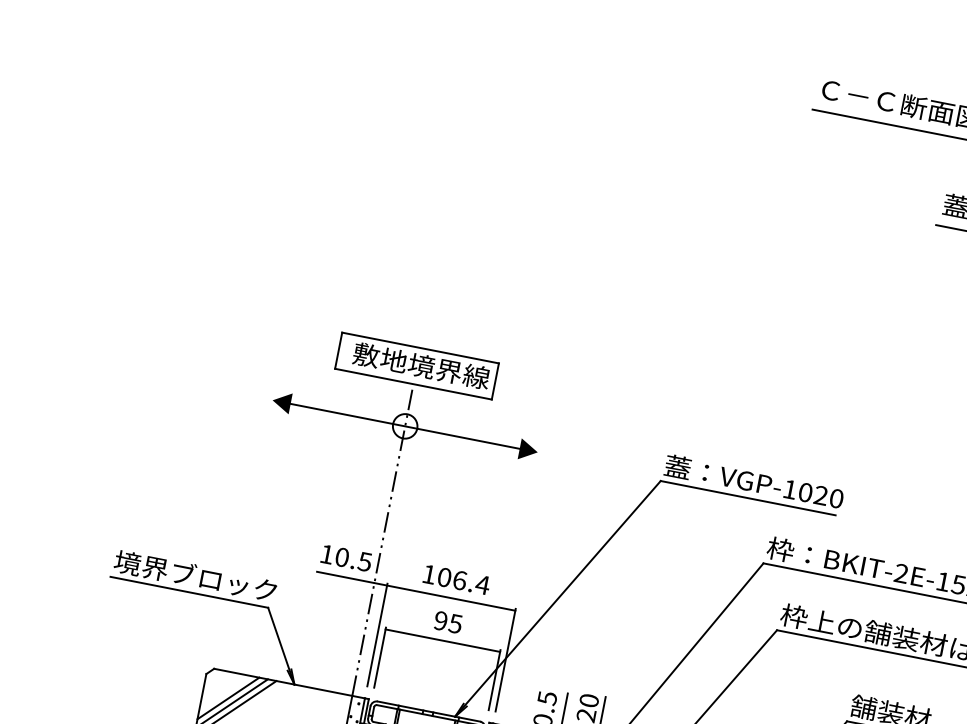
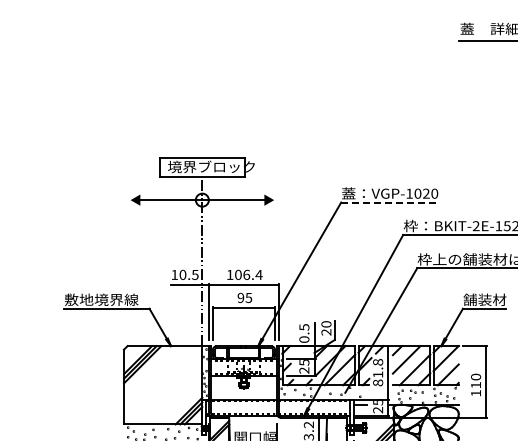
text: (434, 367) -> (211, 166), 敷地境界線 -> 境界ブロック
line: (749, 498) -> (389, 202), solid -> dashed
text: (193, 575) -> (107, 299), 境界ブロック -> 敷地境界線

